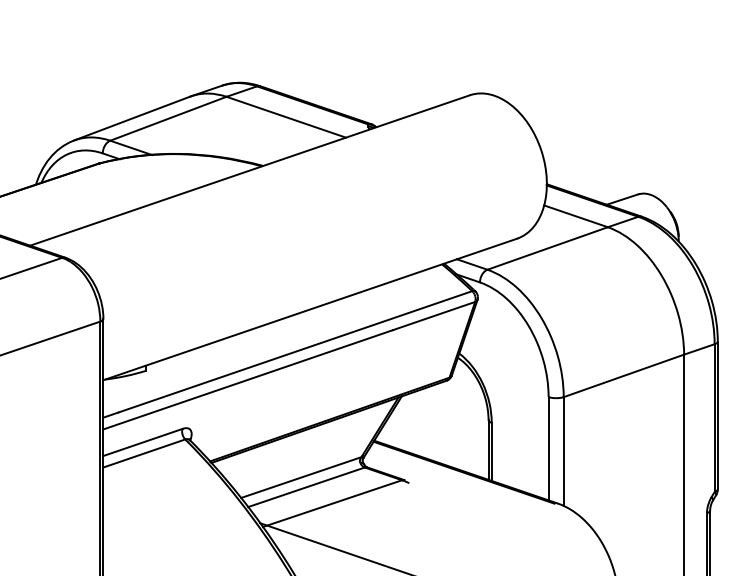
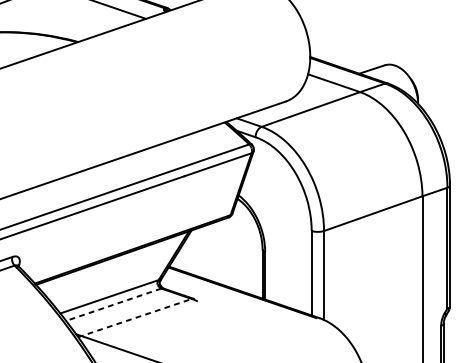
line: (306, 487) -> (113, 304), solid -> dashed
line: (332, 503) -> (134, 317), solid -> dashed

